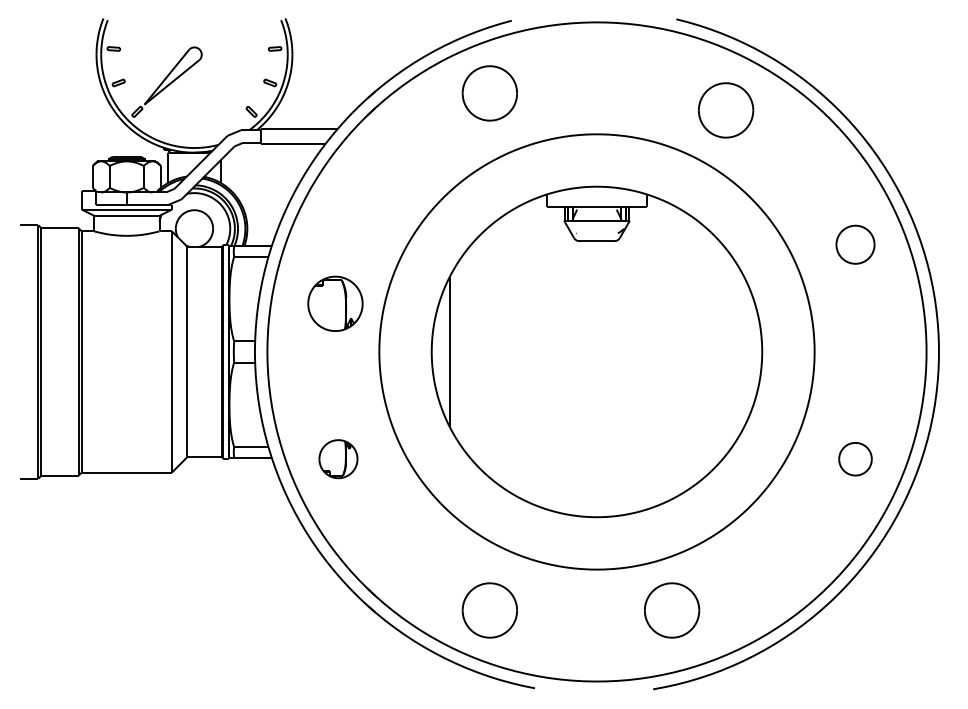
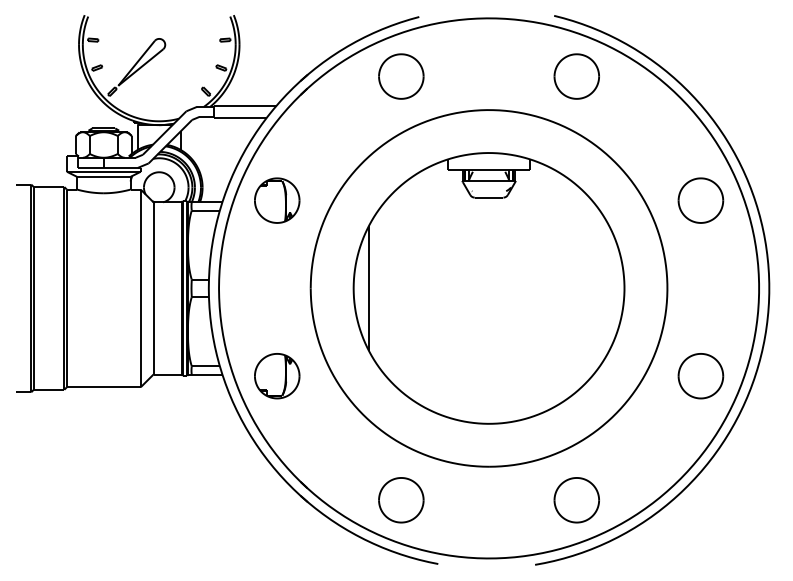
part: (726, 110) -> (577, 76), moved
part: (855, 244) -> (700, 200), size x1.43
part: (335, 303) -> (277, 200), moved
part: (338, 459) -> (277, 376), size x1.43
part: (855, 459) -> (700, 376), size x1.67
part: (672, 610) -> (577, 500), moved

